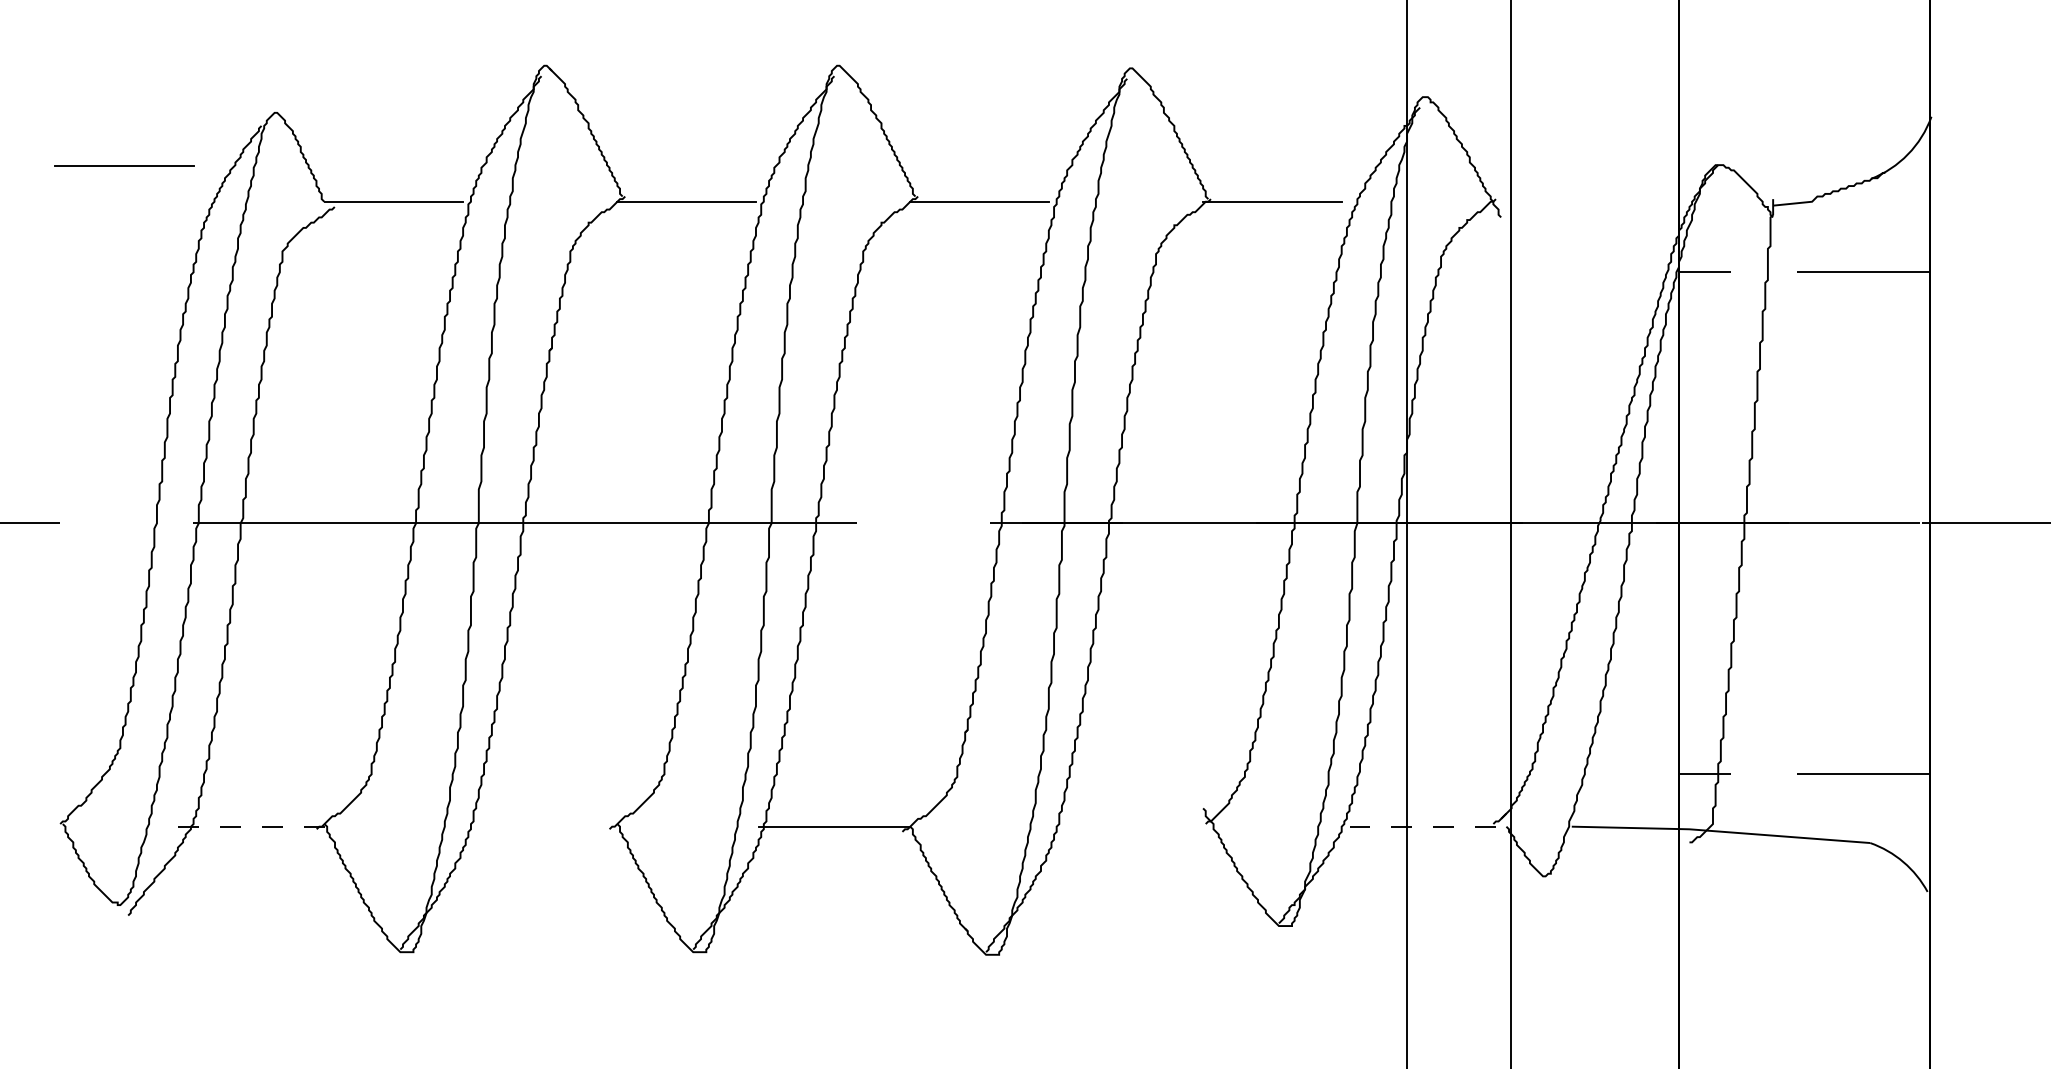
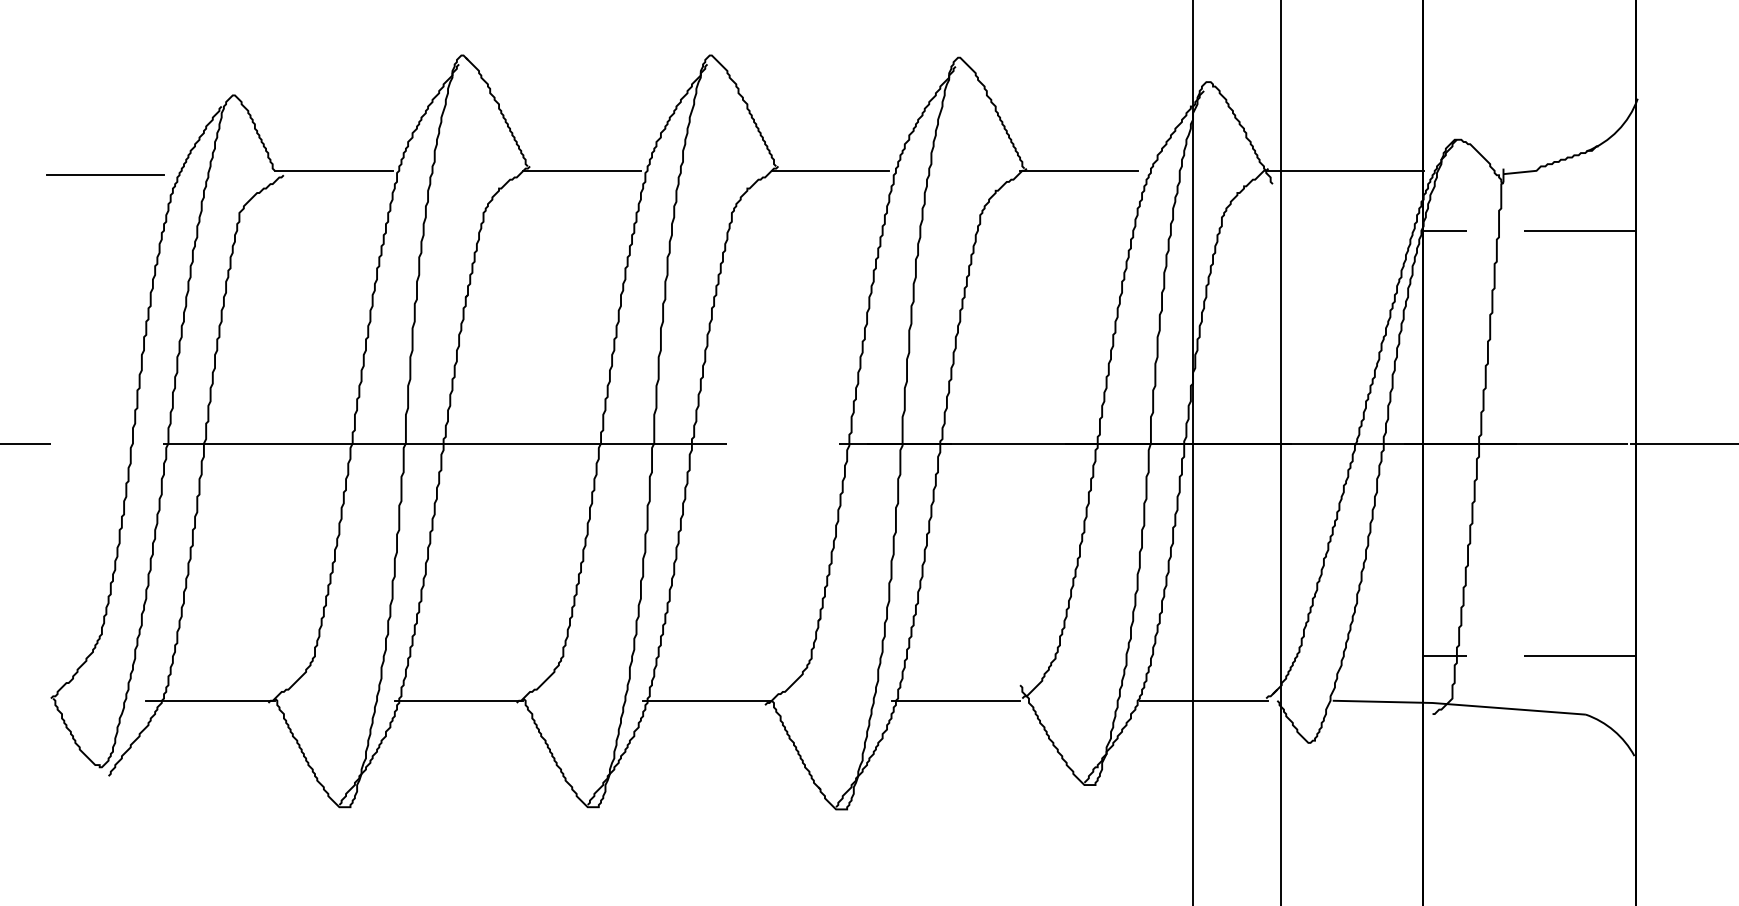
line: (124, 165) -> (105, 174), moved
line: (1587, 201) -> (1346, 170), added
line: (248, 826) -> (210, 700), dashed -> solid
line: (541, 826) -> (459, 700), added
line: (1127, 826) -> (955, 700), added
line: (1420, 826) -> (1204, 700), dashed -> solid

